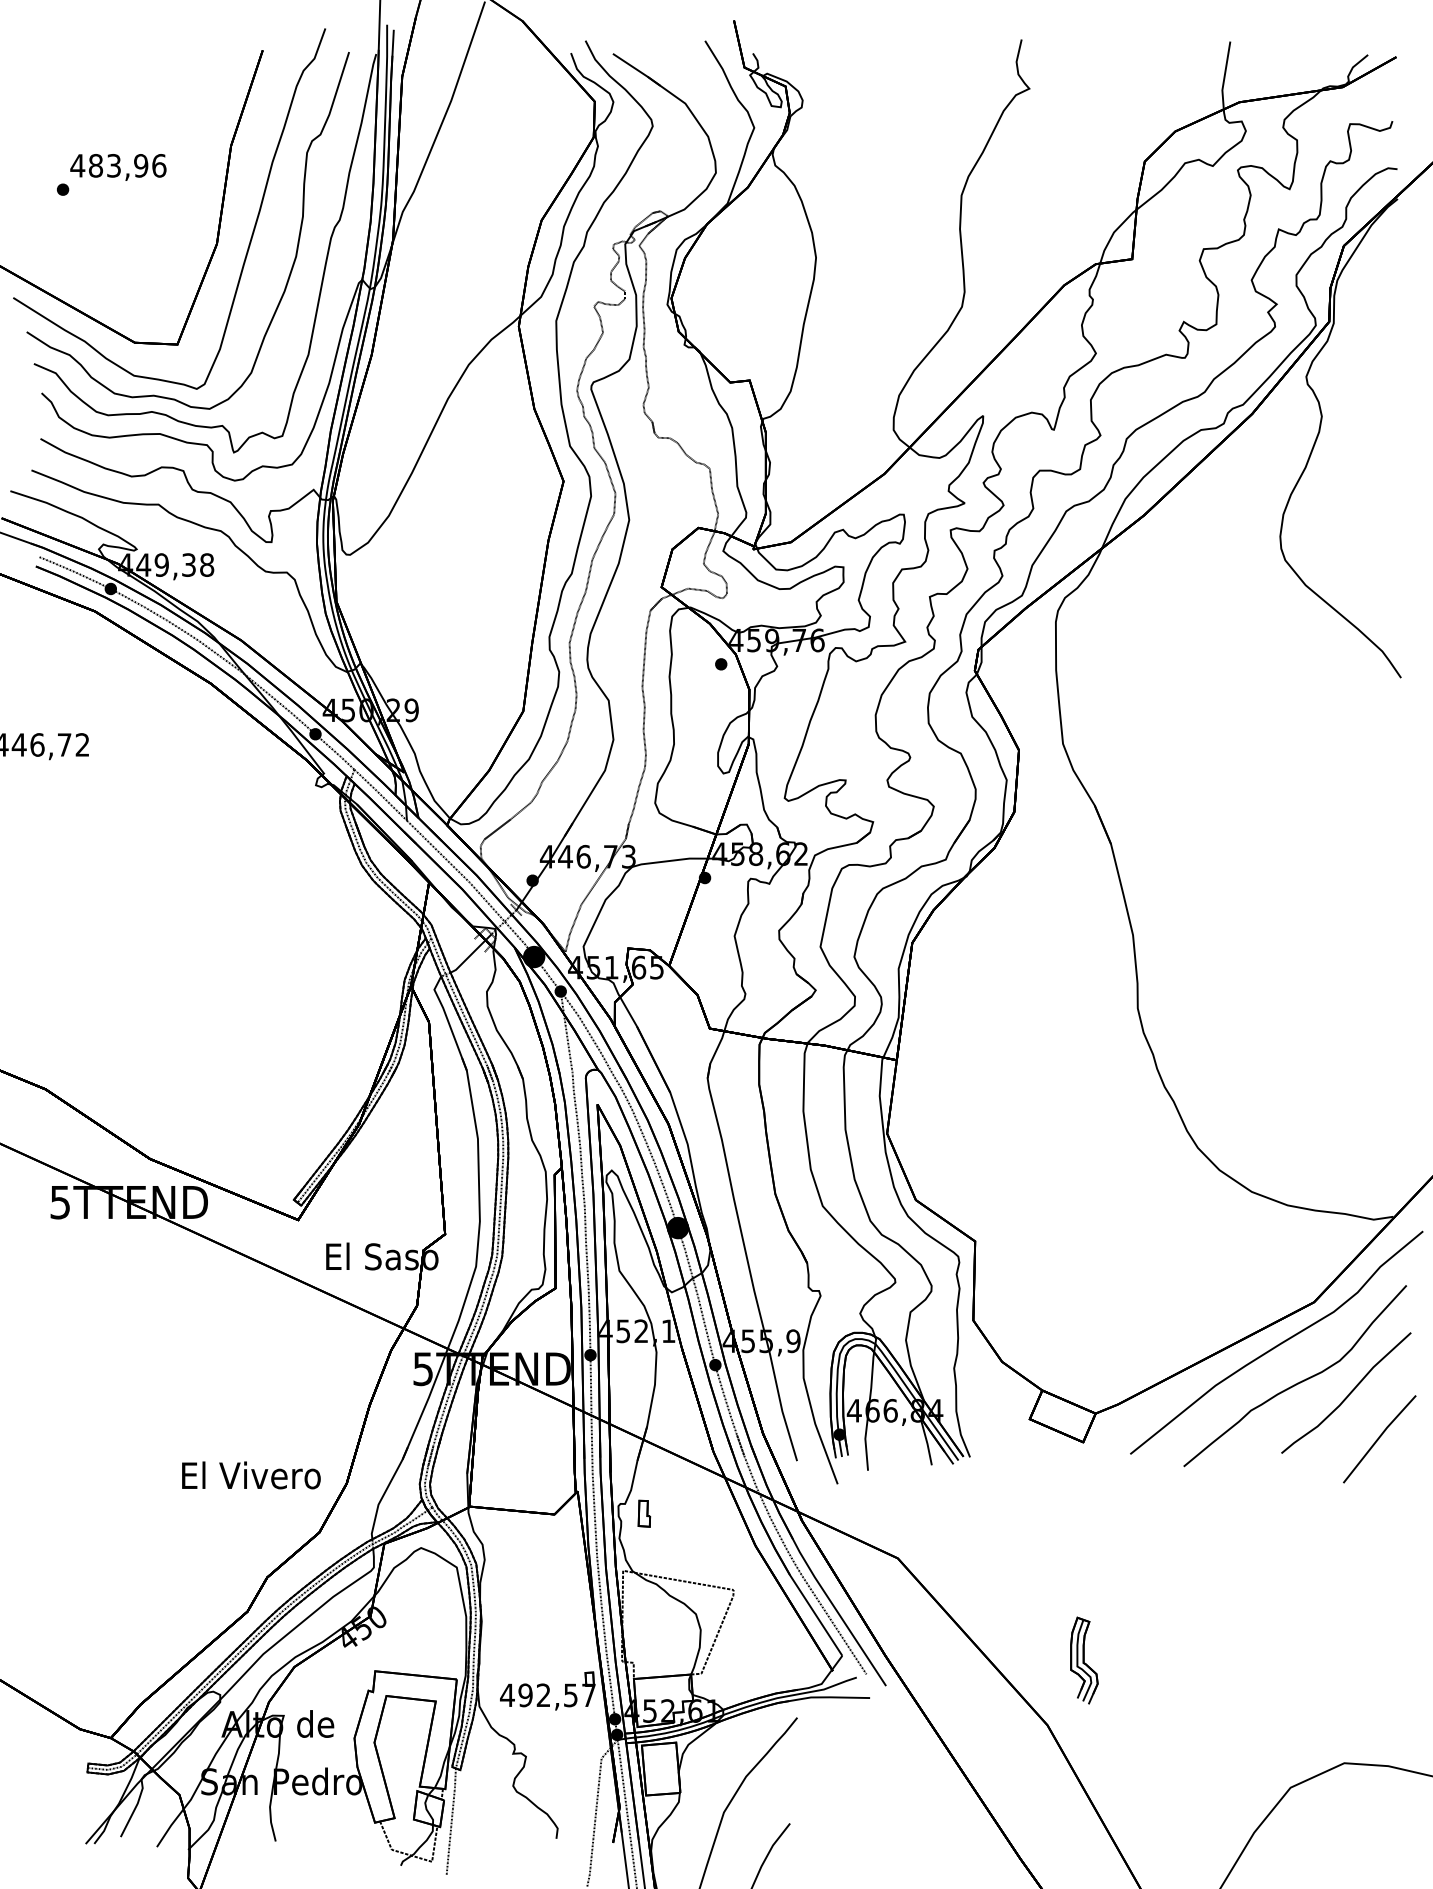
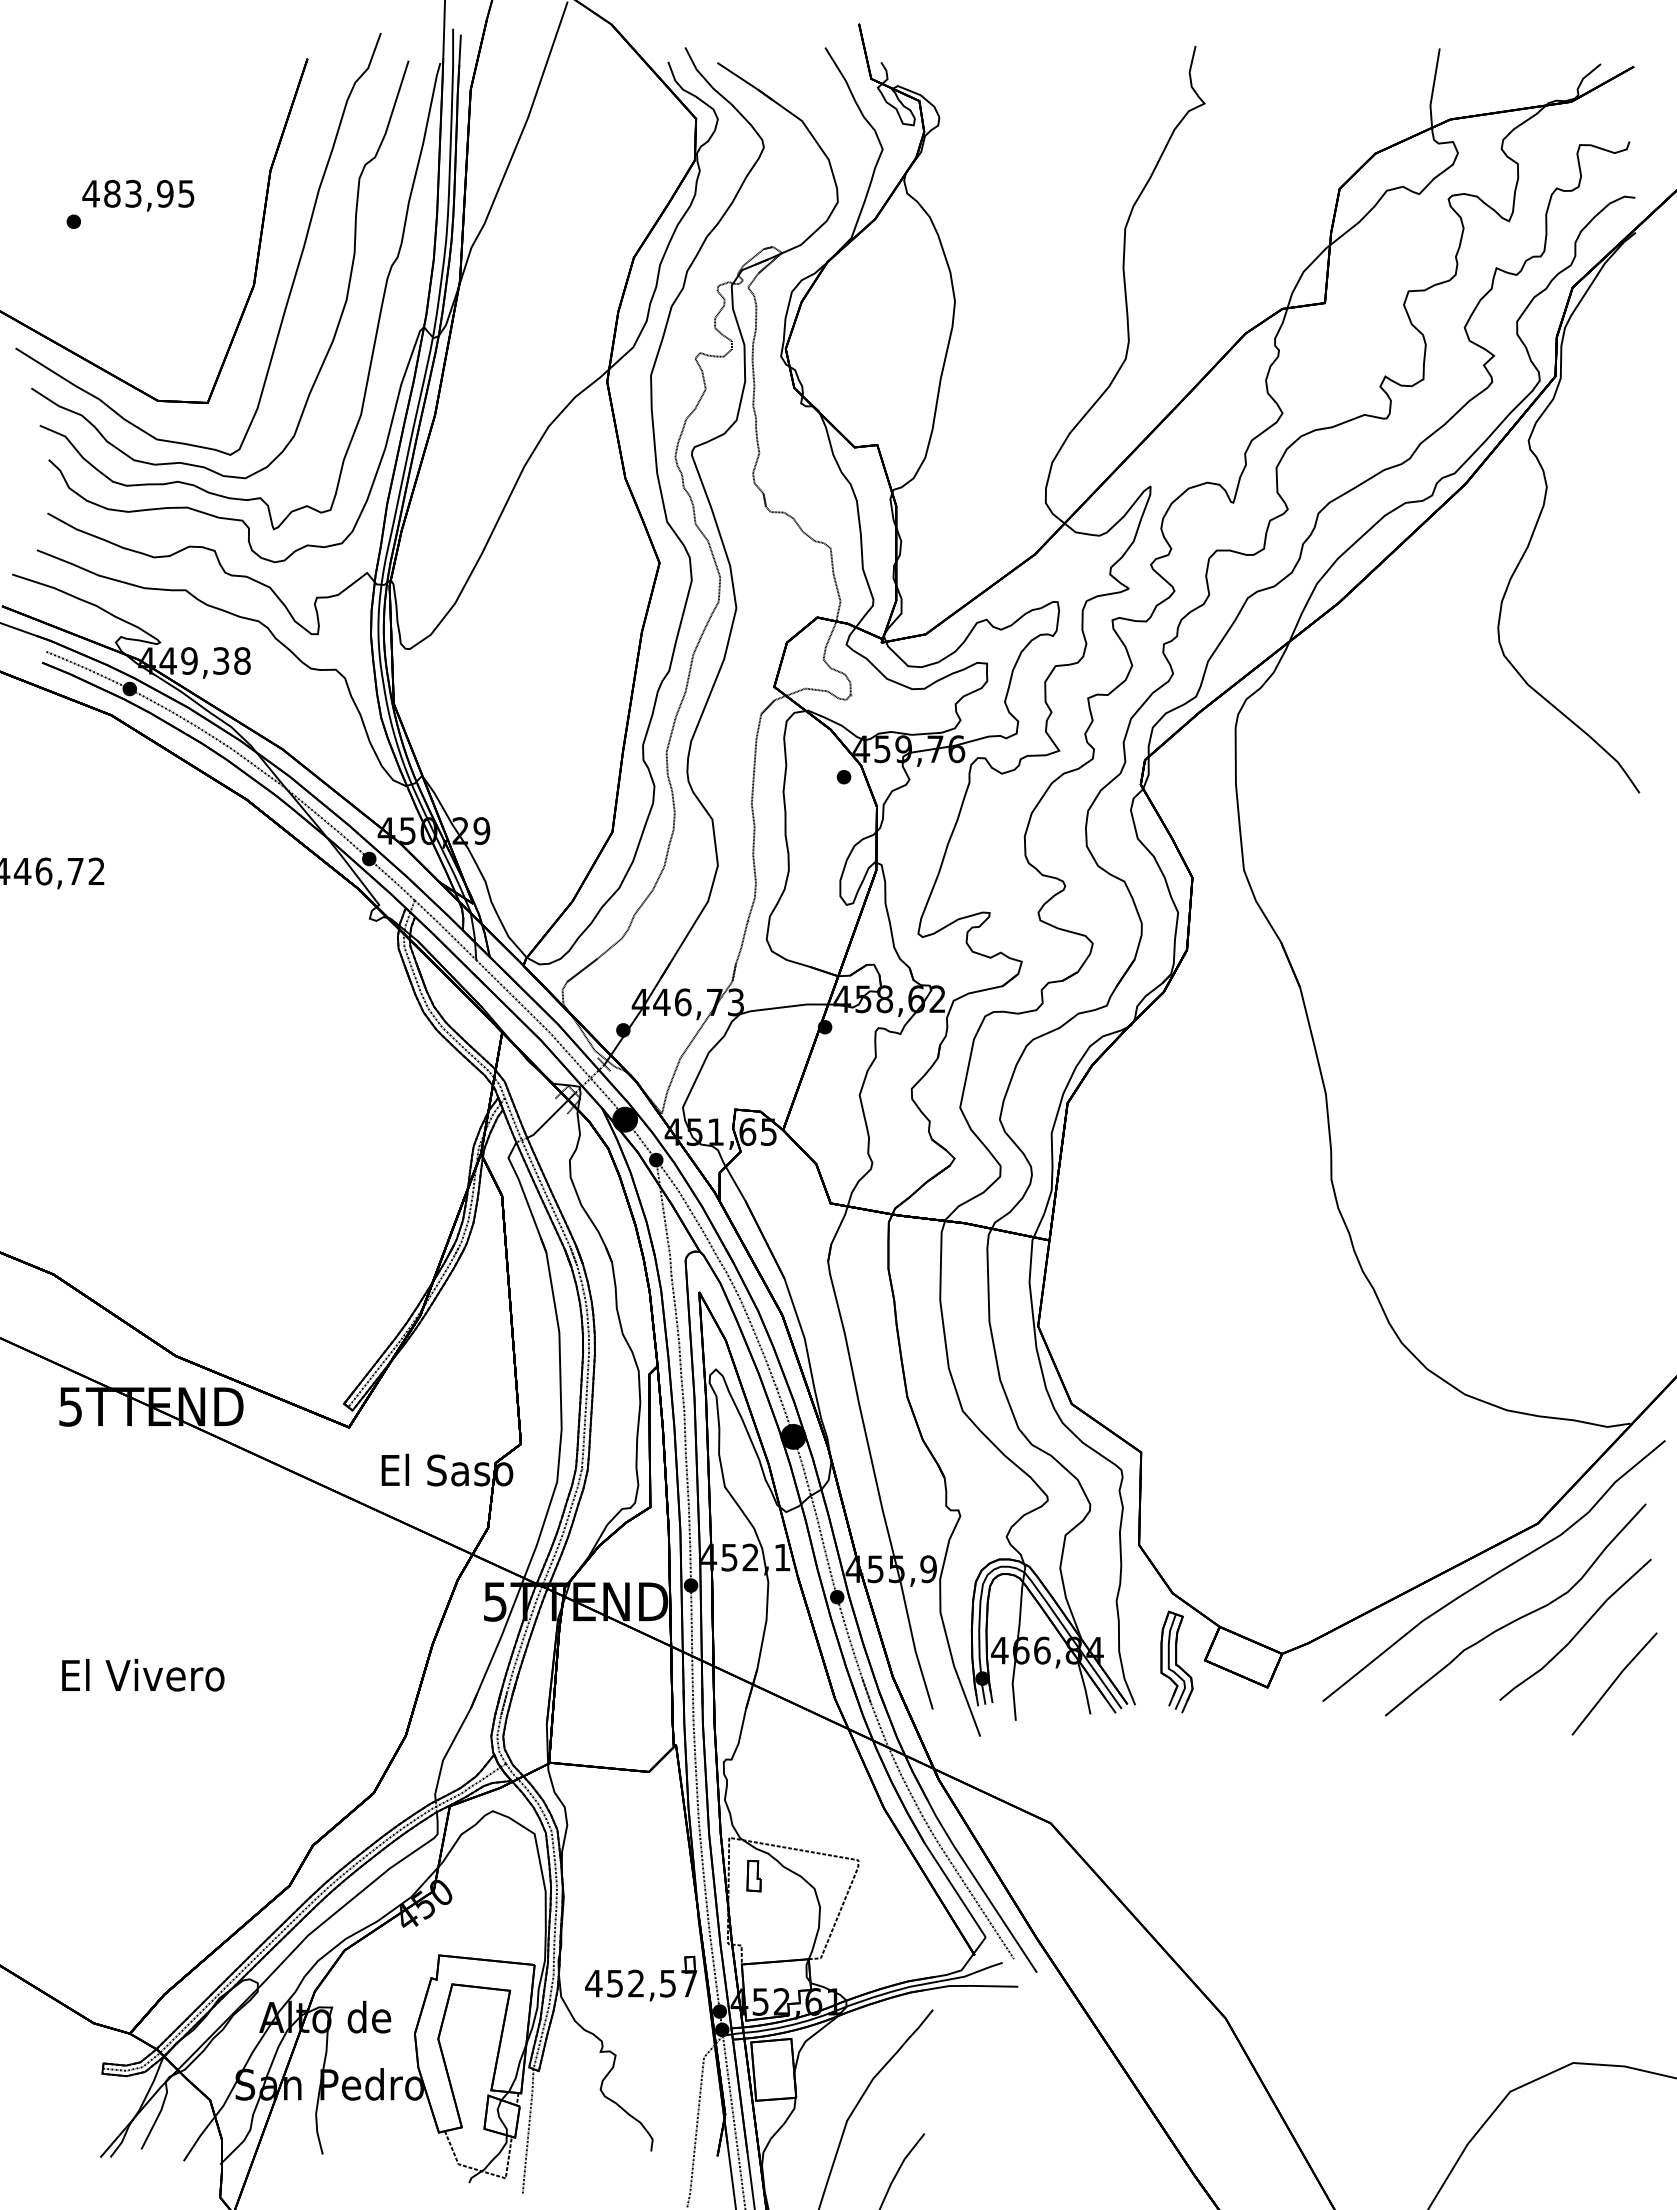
text: (159, 165) -> (186, 193), 483,96 -> 483,95
text: (251, 1475) -> (143, 1675), moved
part: (643, 1514) -> (753, 1876), moved
part: (1083, 1660) -> (1176, 1661), moved
text: (525, 1695) -> (614, 1983), 492,57 -> 452,57

